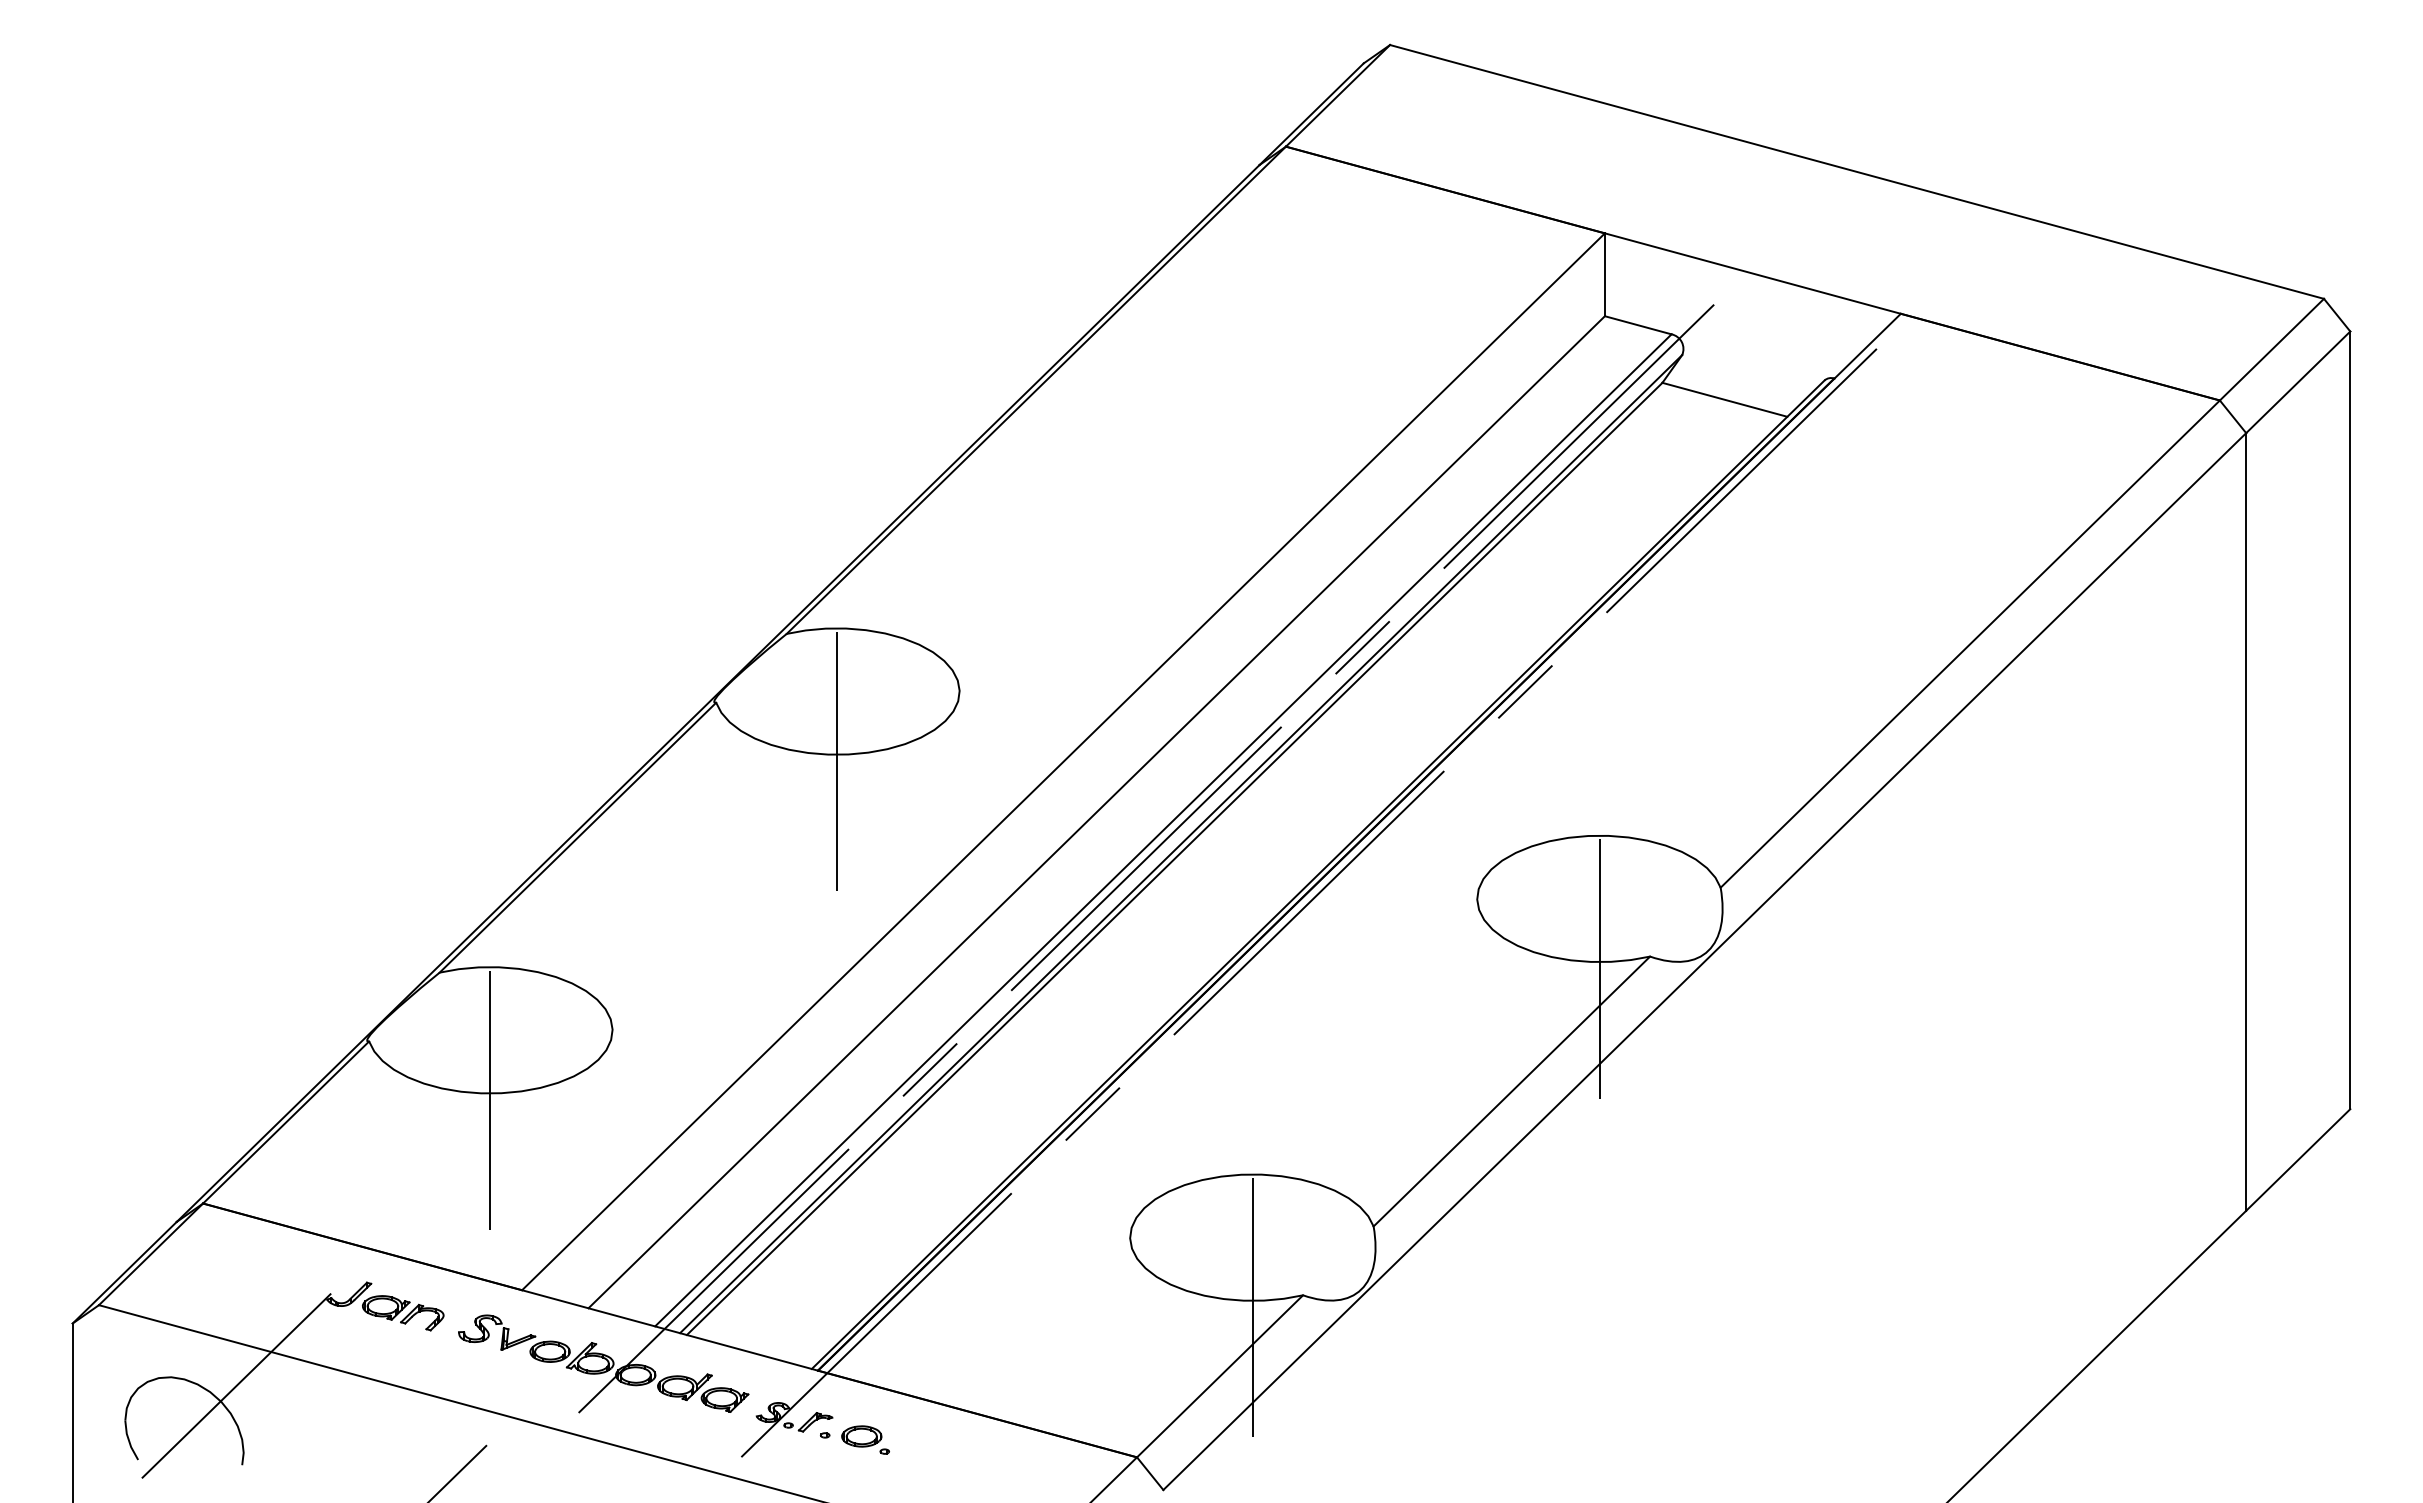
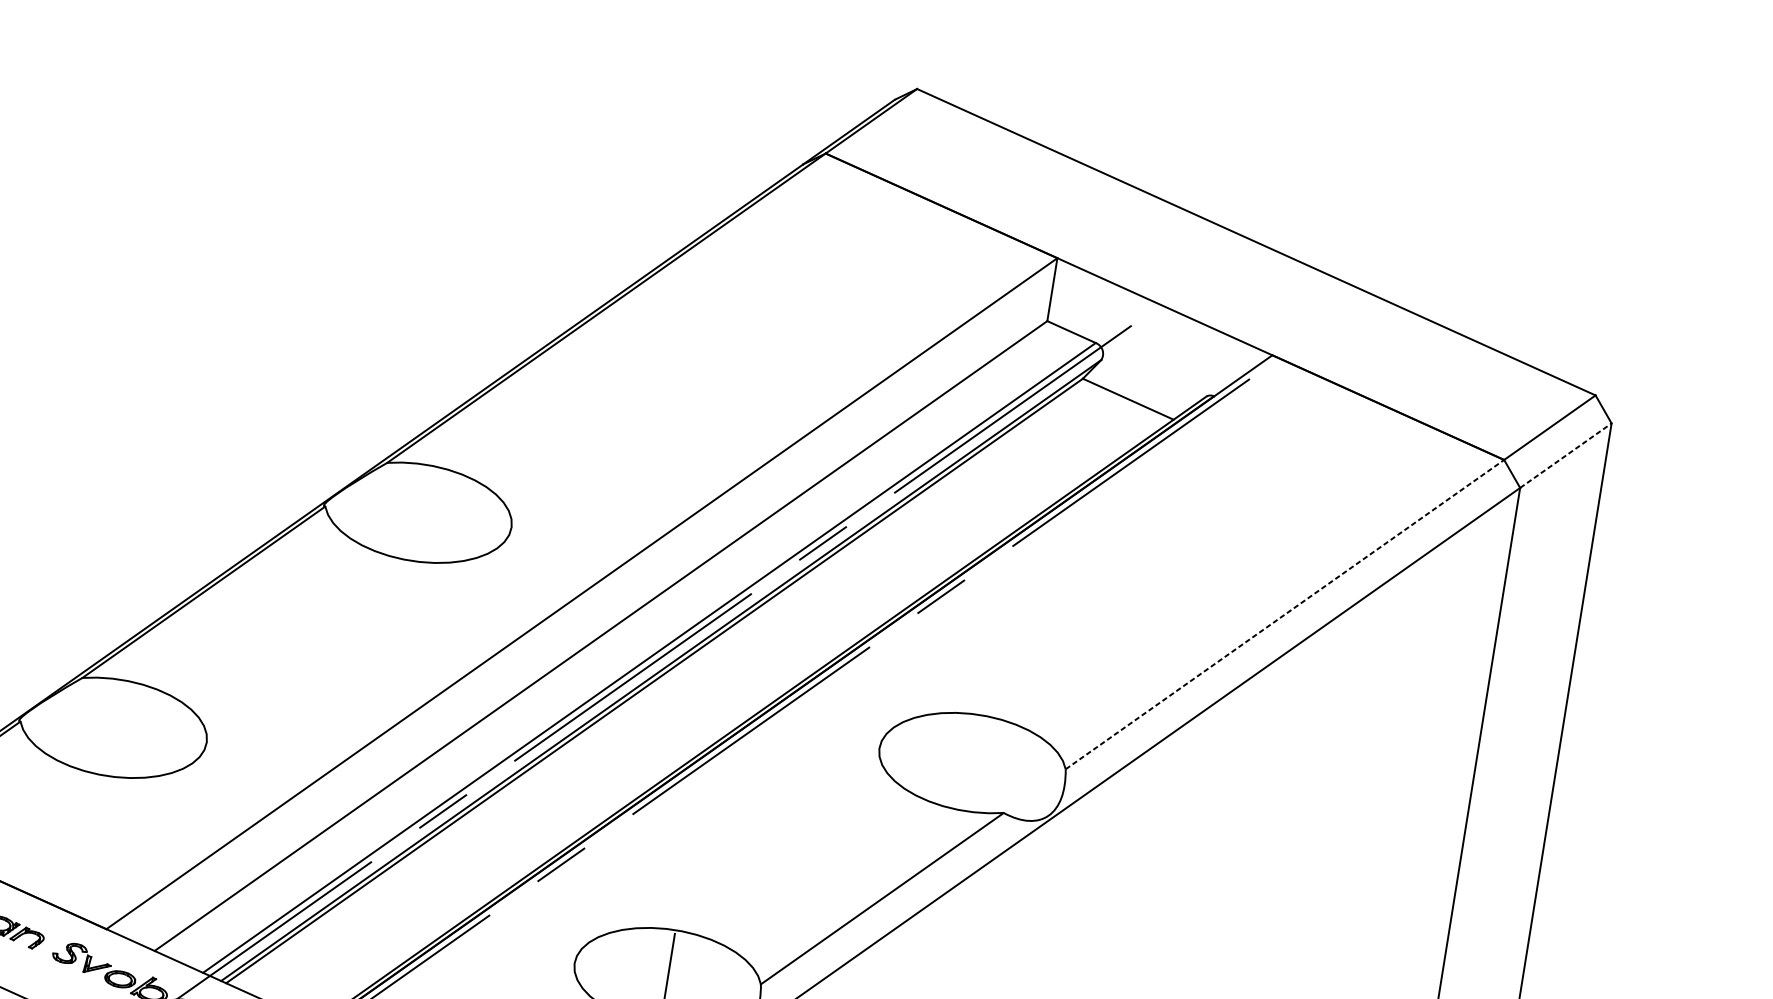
line: (2298, 382) -> (1566, 455), solid -> dashed
line: (1970, 644) -> (1285, 614), solid -> dashed
line: (836, 761) -> (409, 565), removed
line: (1599, 968) -> (963, 815), removed
line: (489, 1100) -> (104, 781), removed

